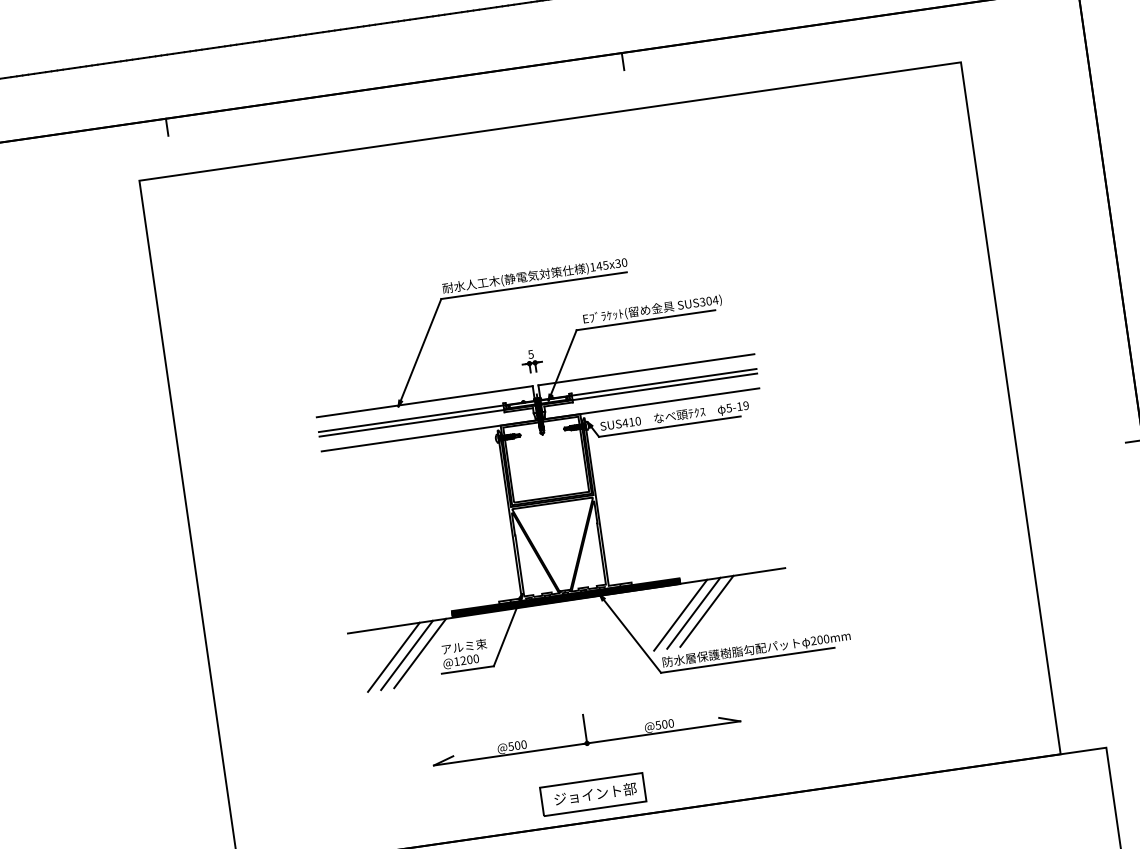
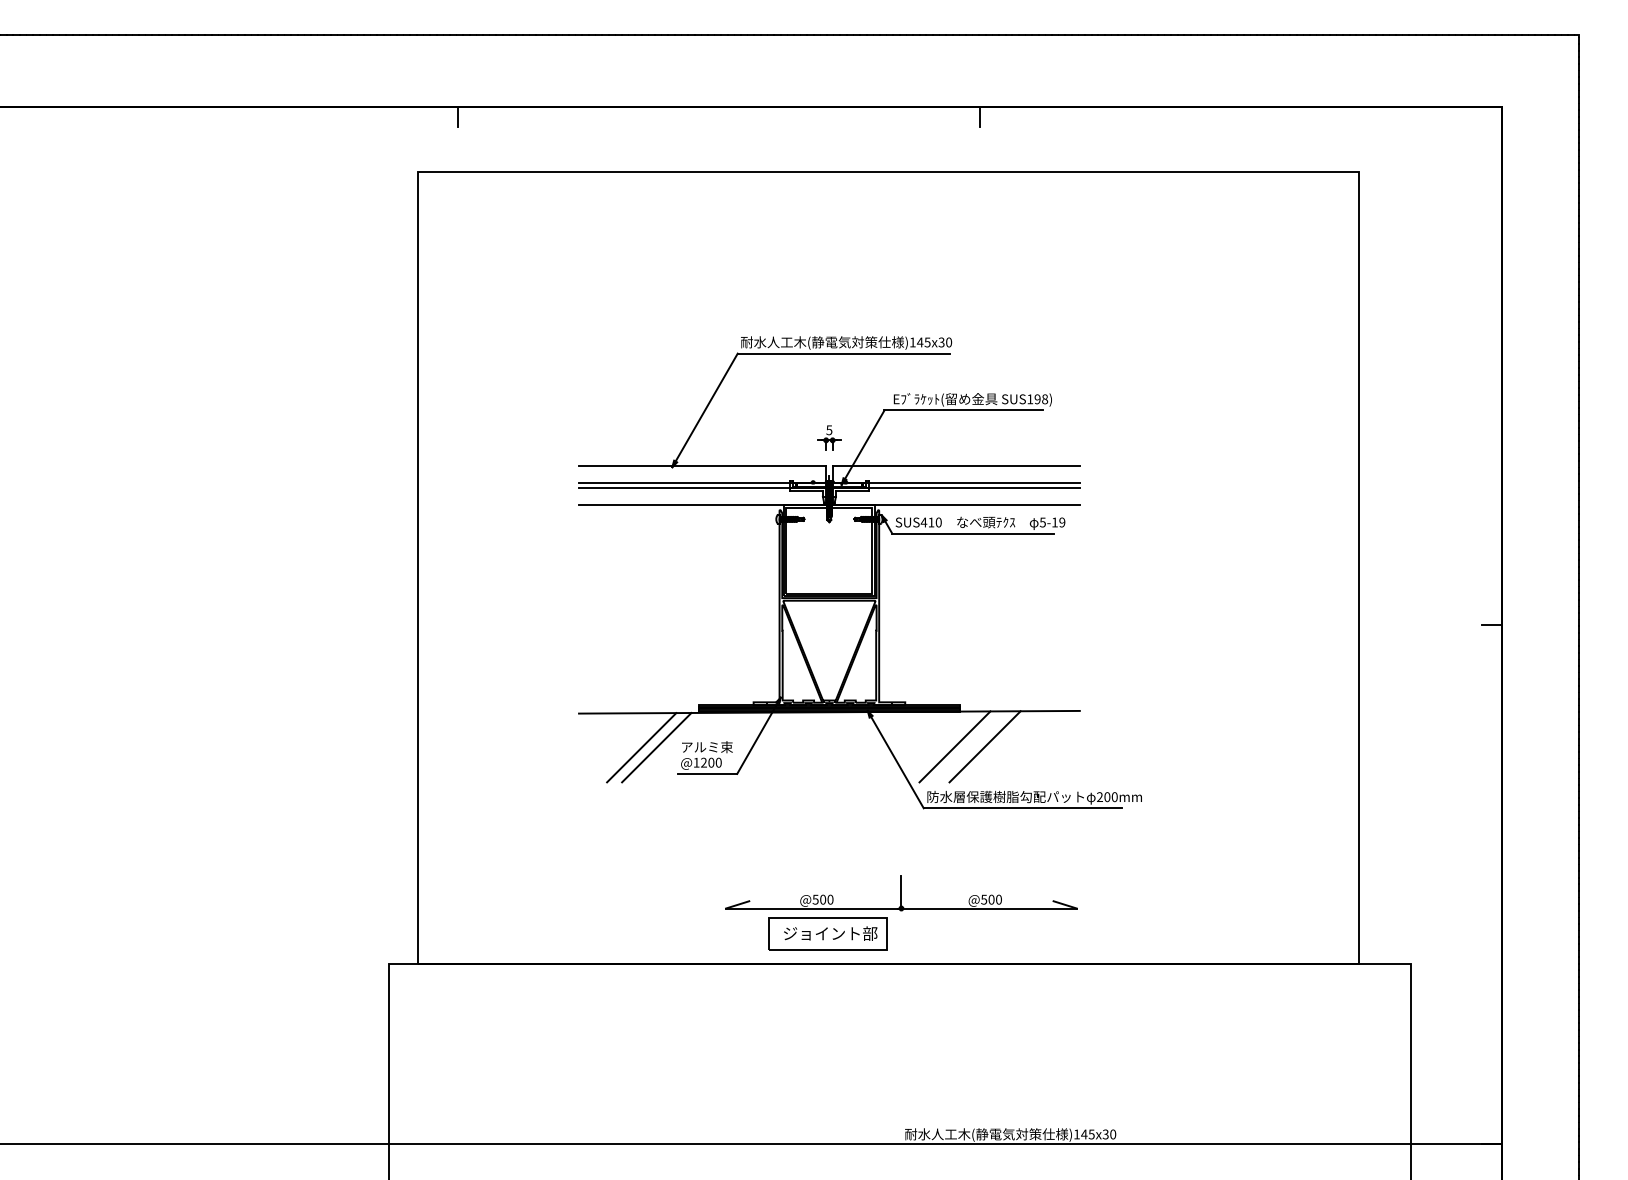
text: (708, 301) -> (1037, 399), SUS304) -> SUS198)
line: (693, 613) -> (969, 746), removed
line: (393, 657) -> (626, 747), removed
part: (585, 730) -> (901, 893), moved

